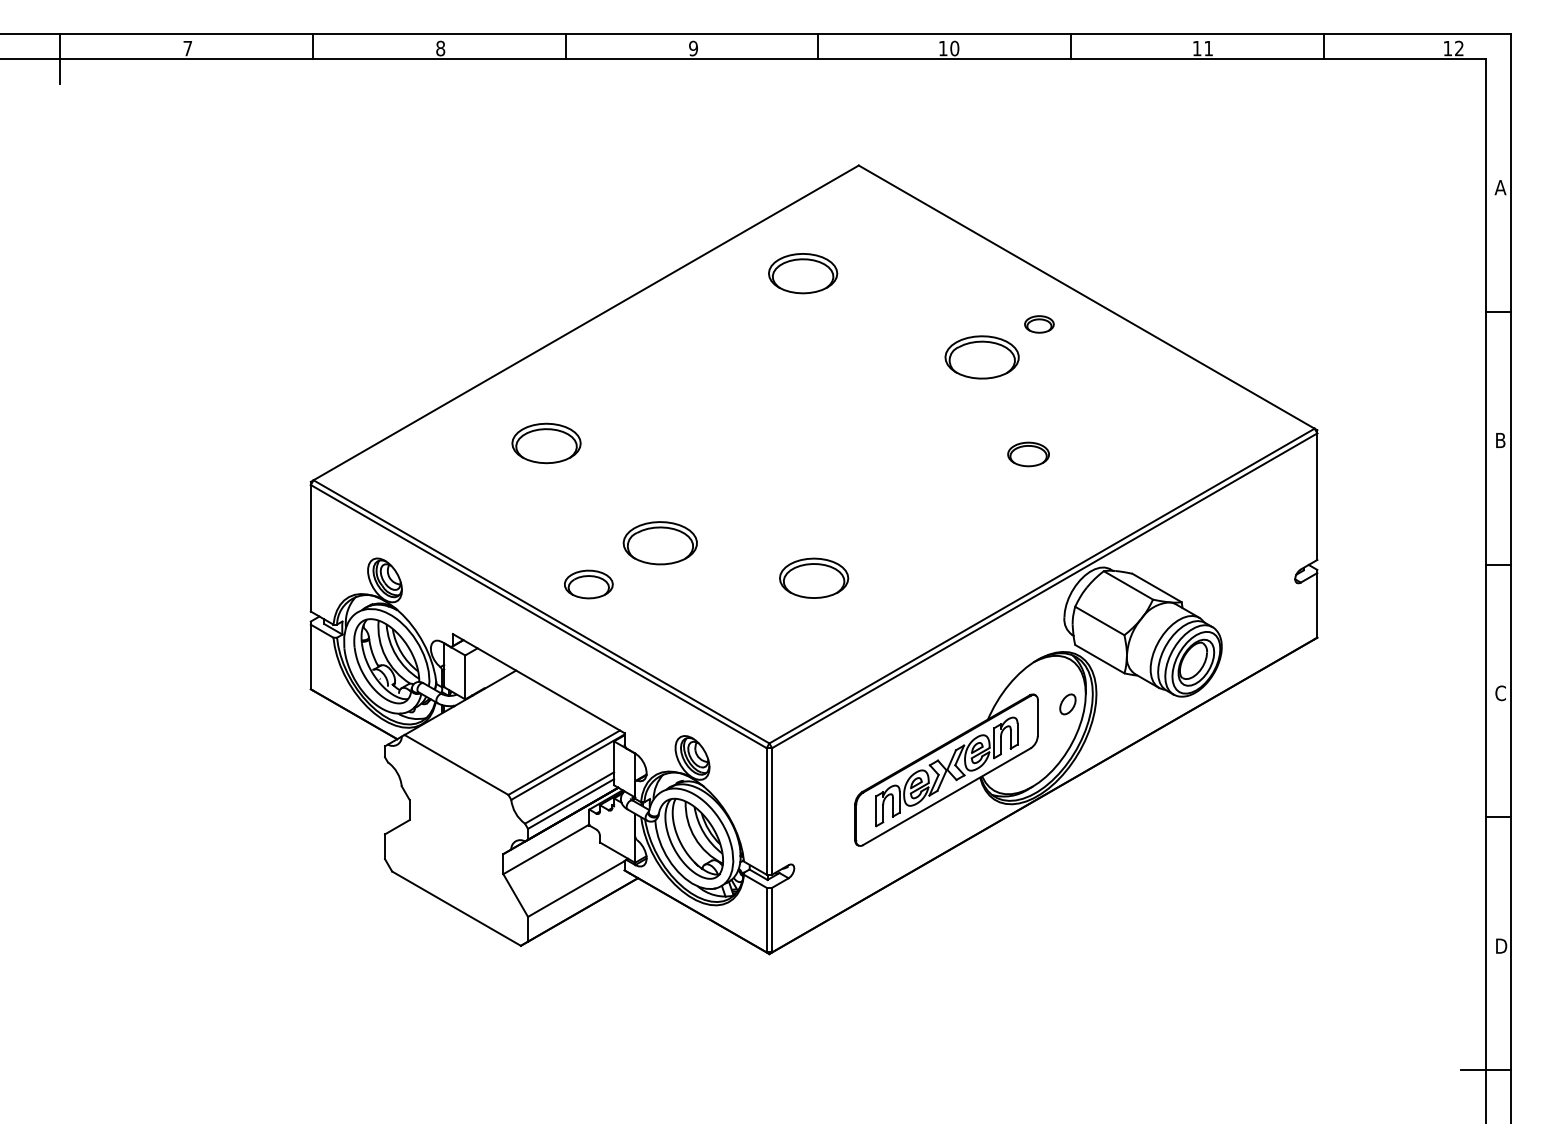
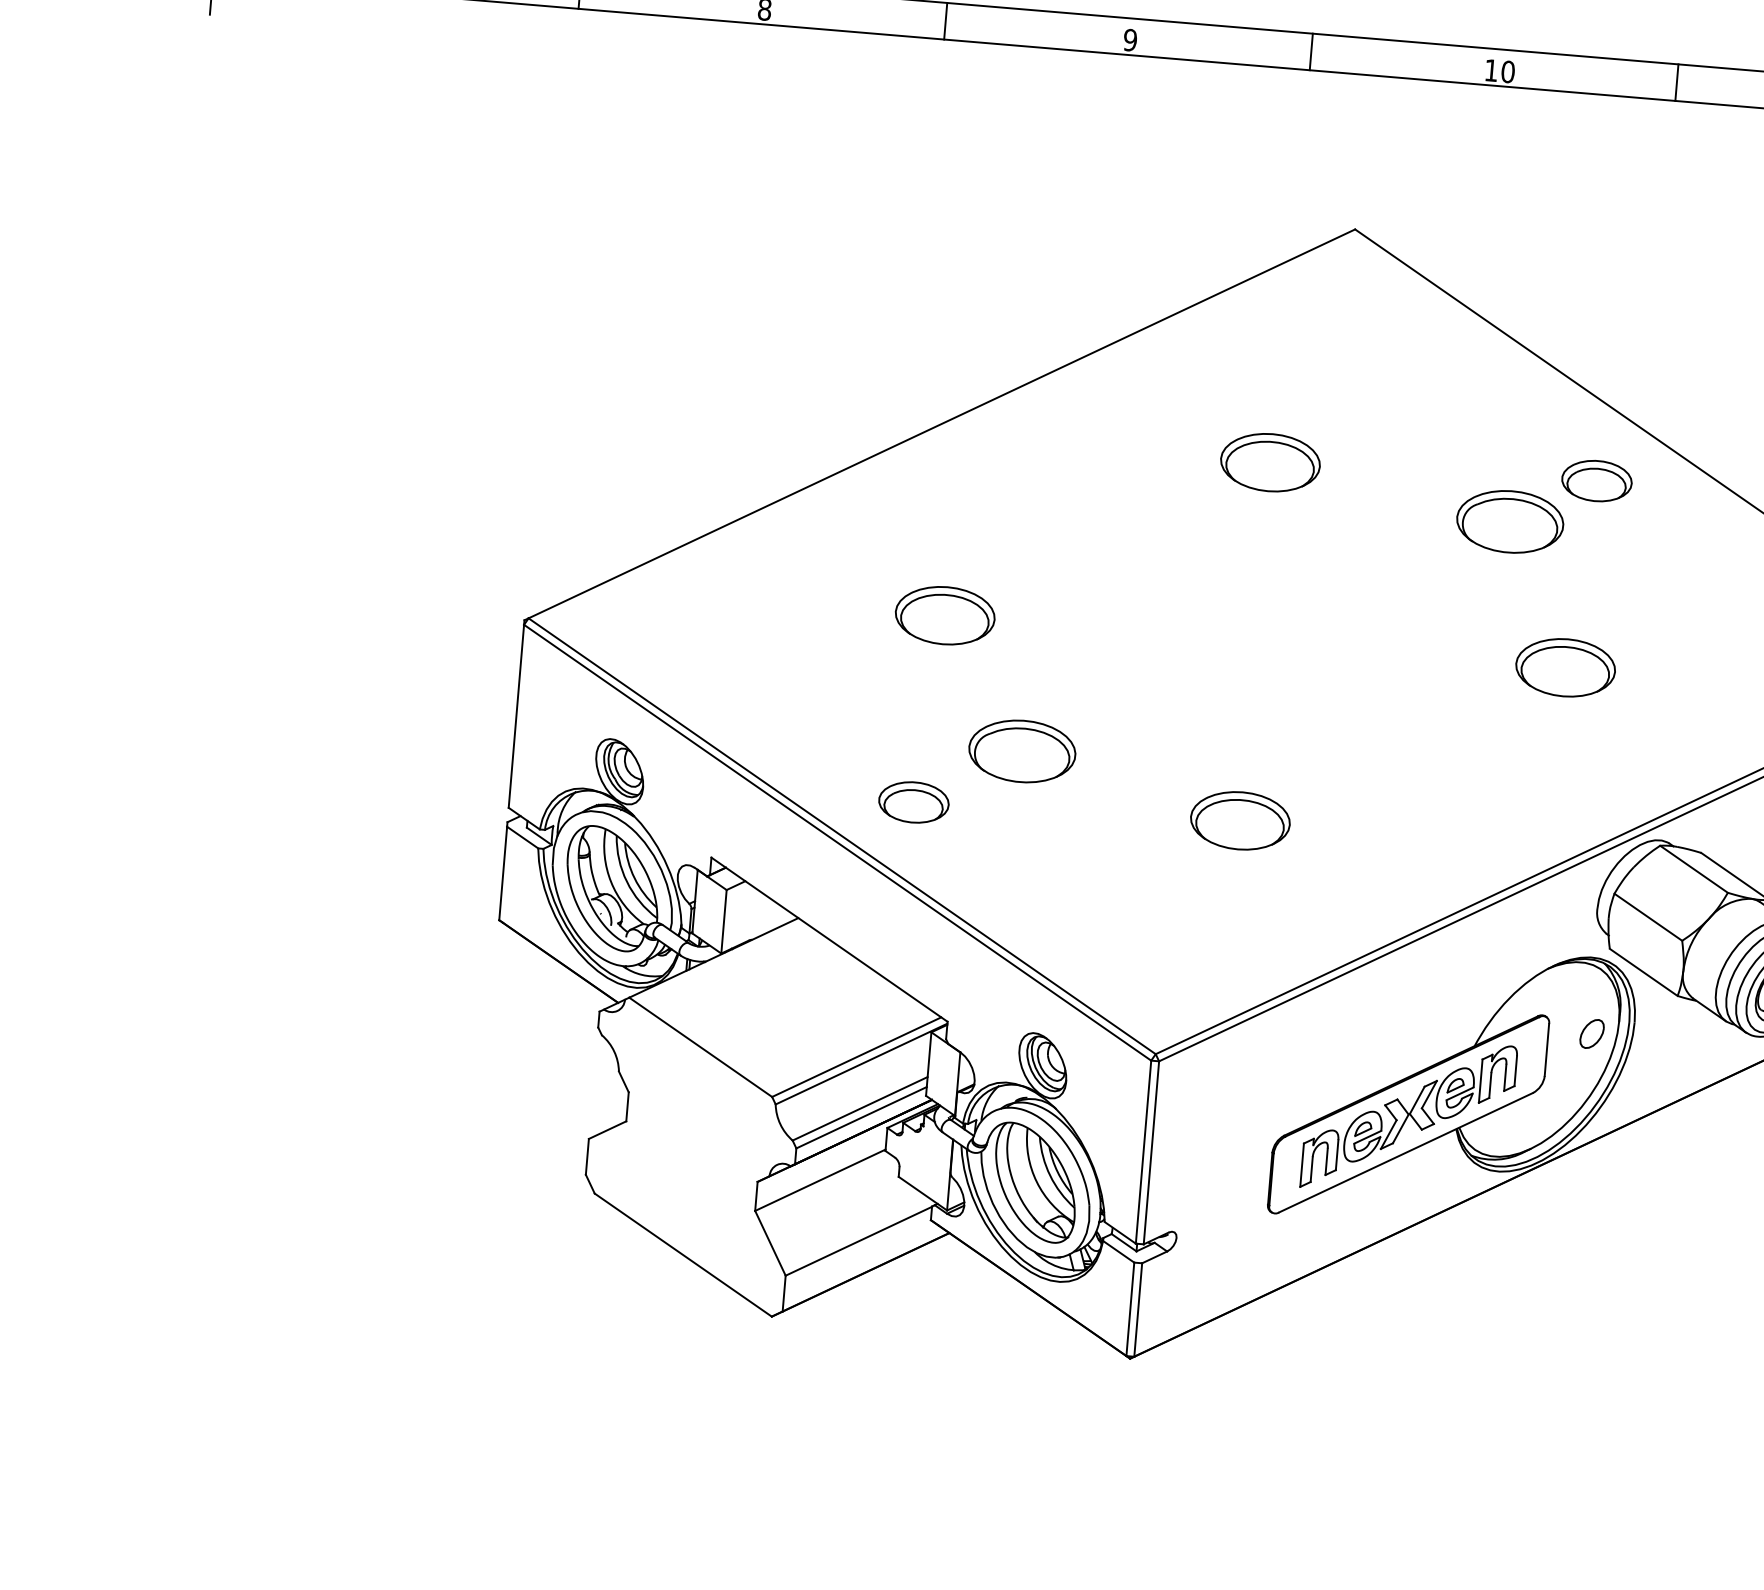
part: (803, 273) -> (1271, 462), moved
part: (1039, 324) -> (1597, 481), size x1.67
part: (546, 443) -> (945, 615), moved
part: (1028, 454) -> (1565, 667), size x1.67

